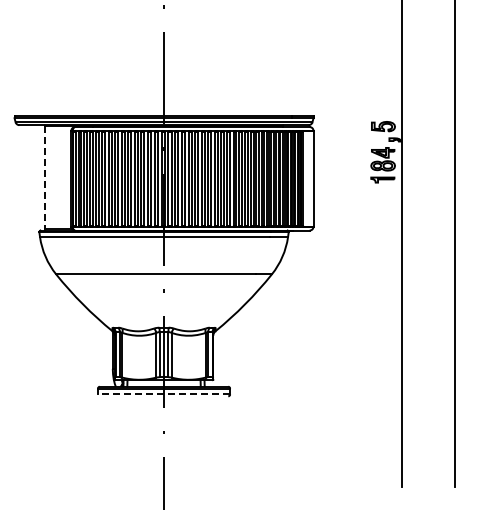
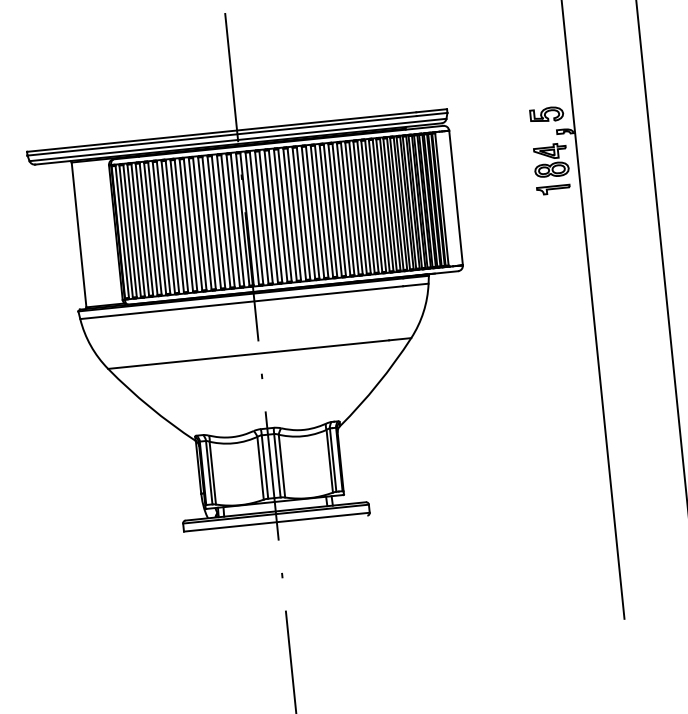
line: (45, 177) -> (79, 234), dashed -> solid
line: (163, 394) -> (276, 522), dashed -> solid

